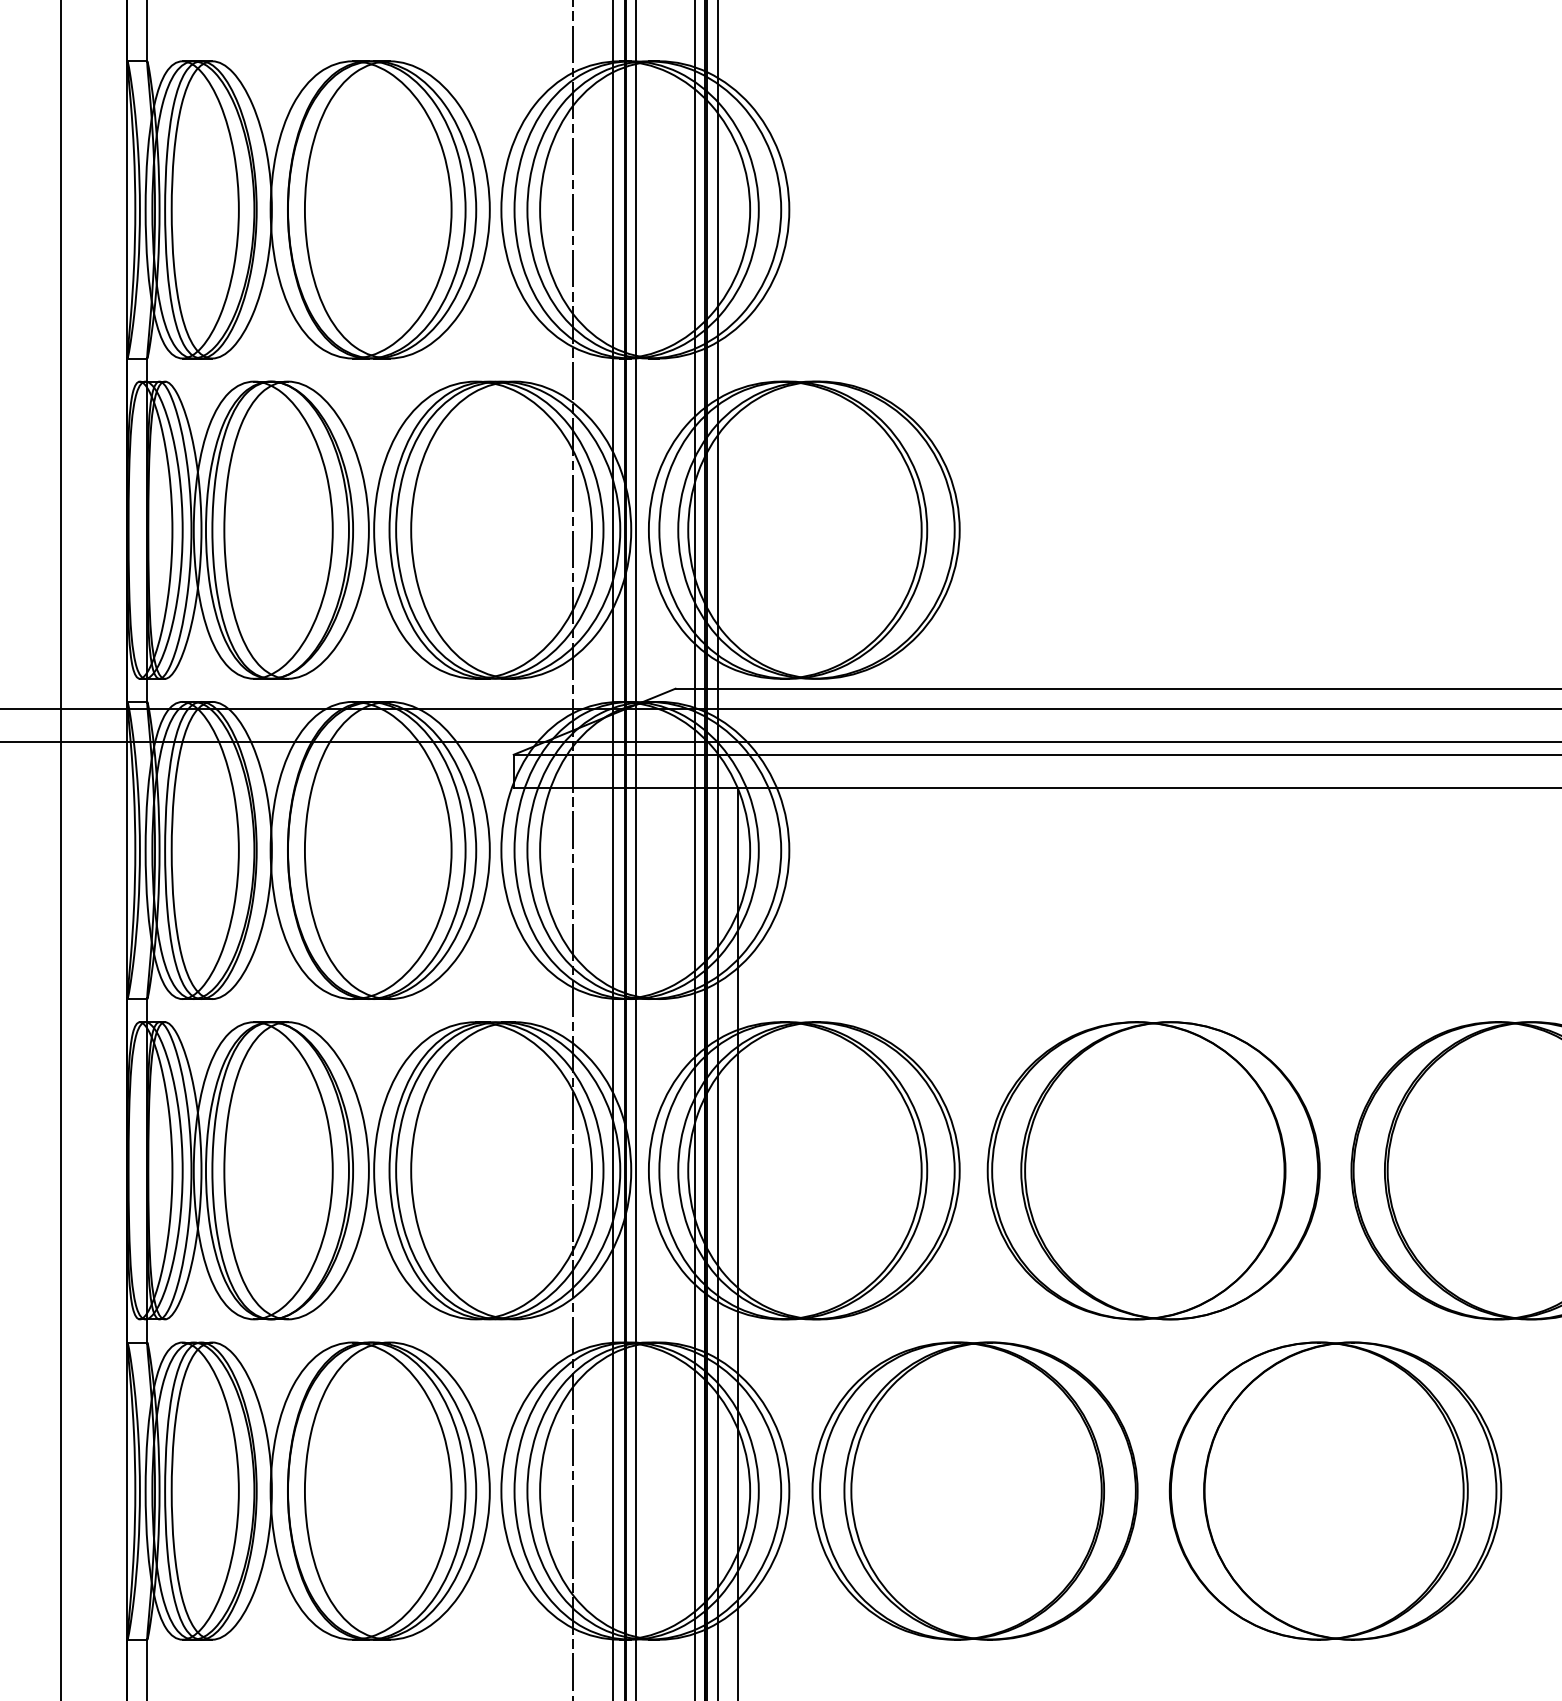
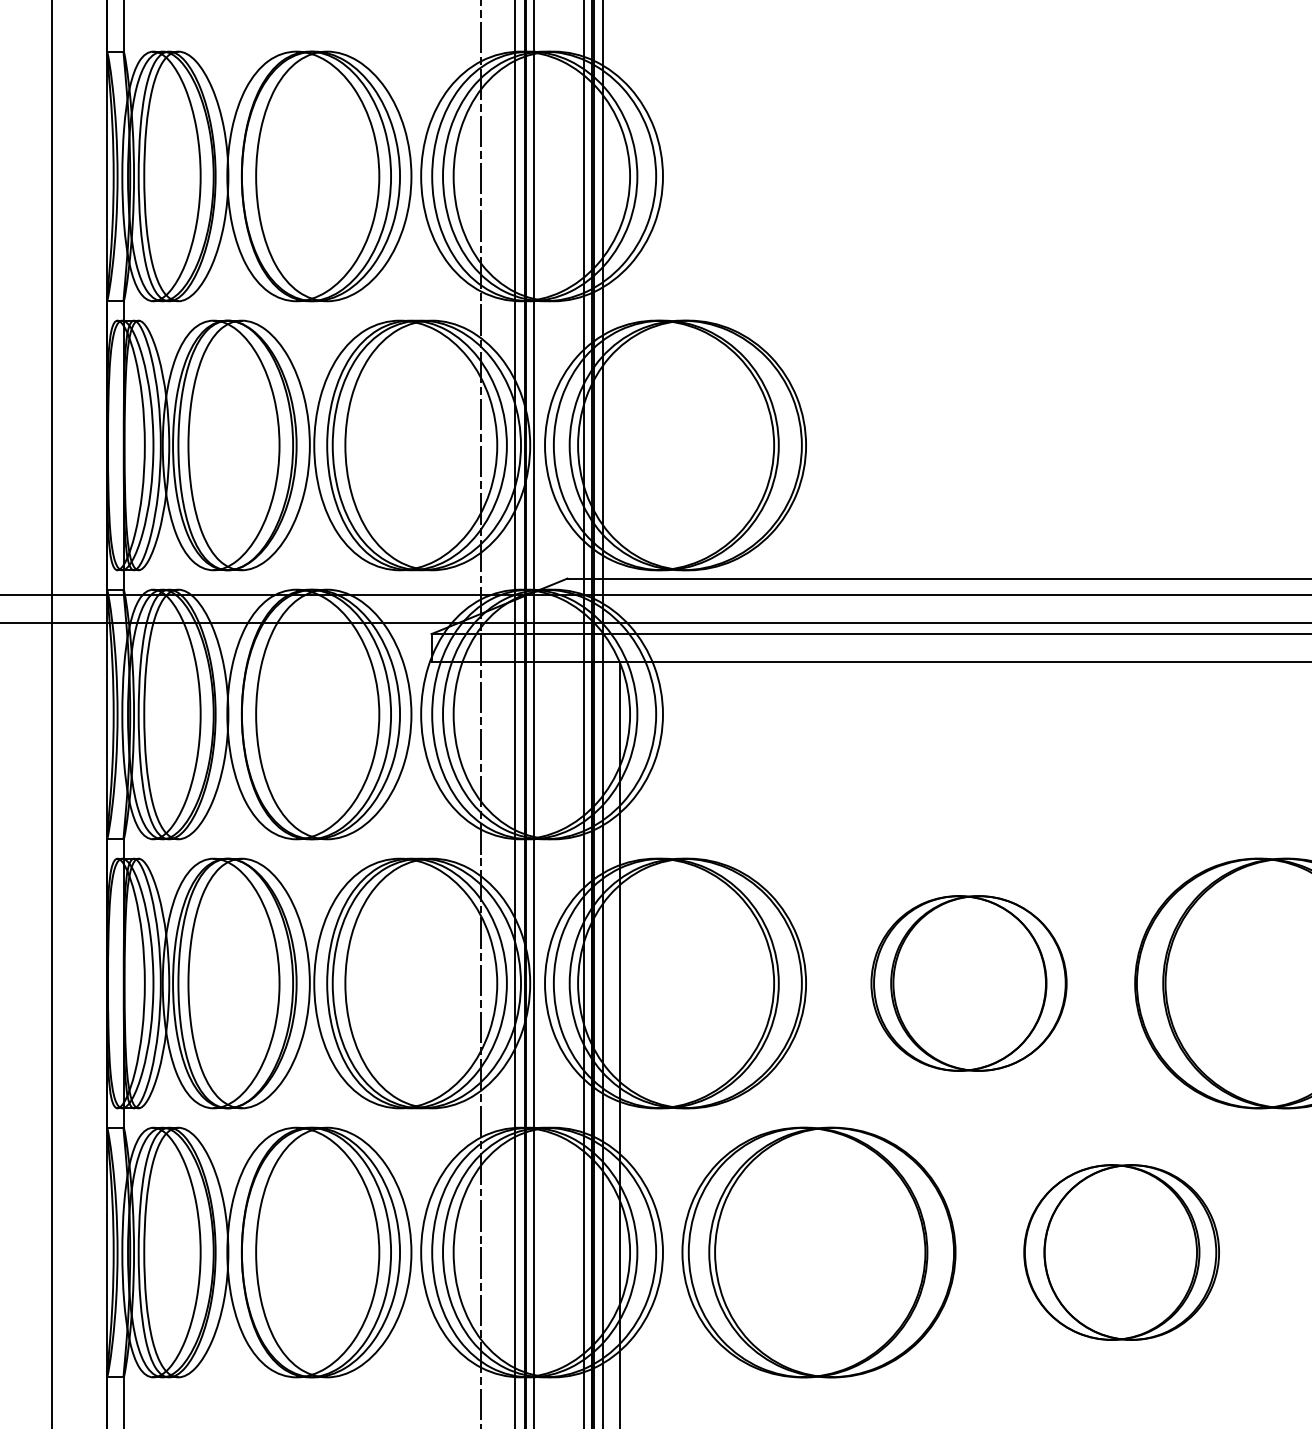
part: (1153, 1170) -> (968, 983), size x0.7
part: (1335, 1491) -> (1121, 1252), size x0.7

